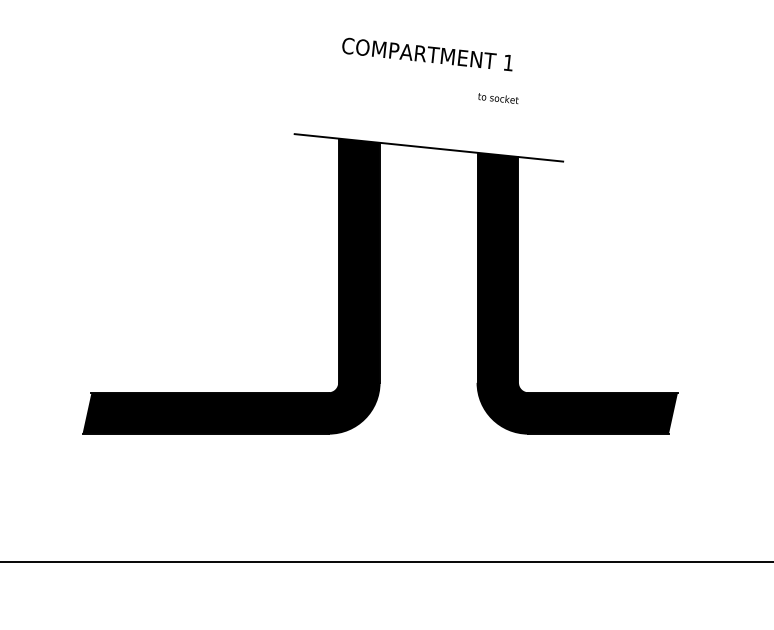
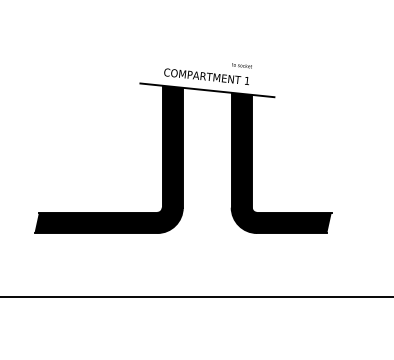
text: (427, 54) -> (206, 76), moved

